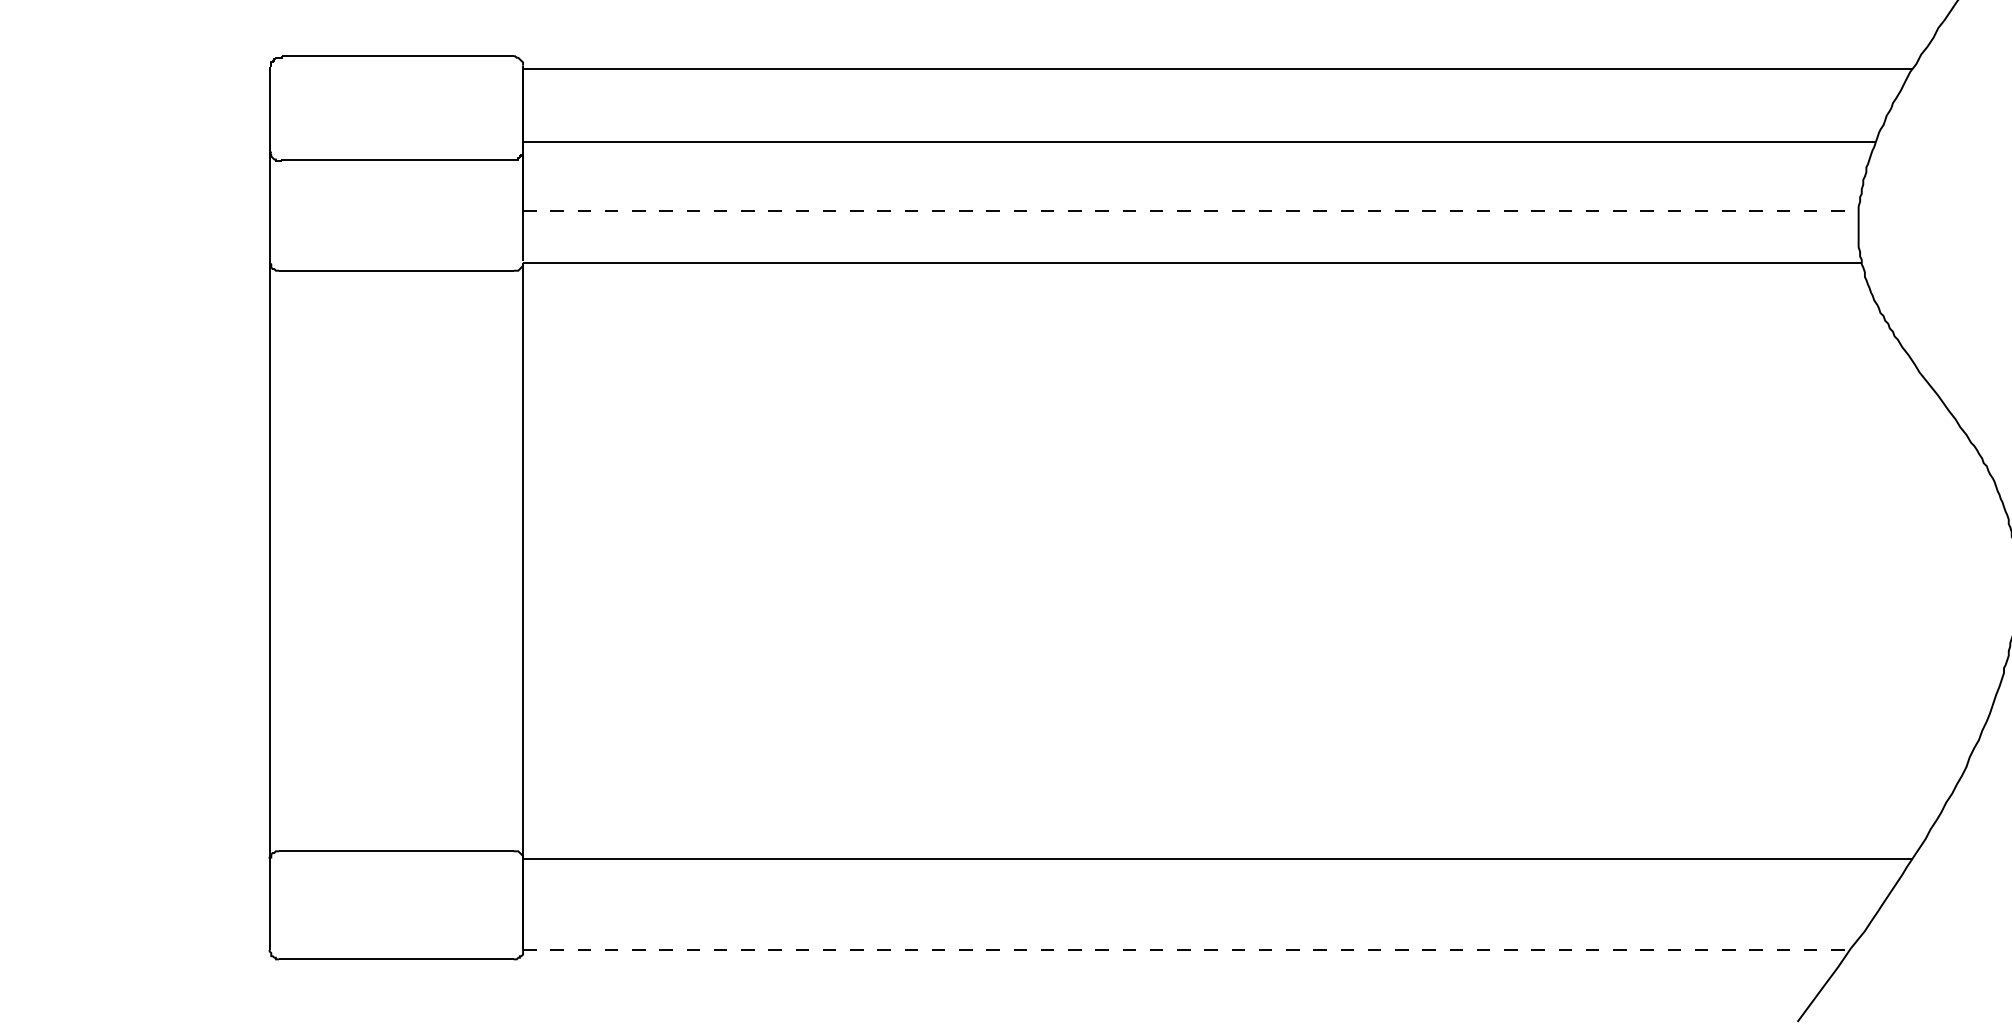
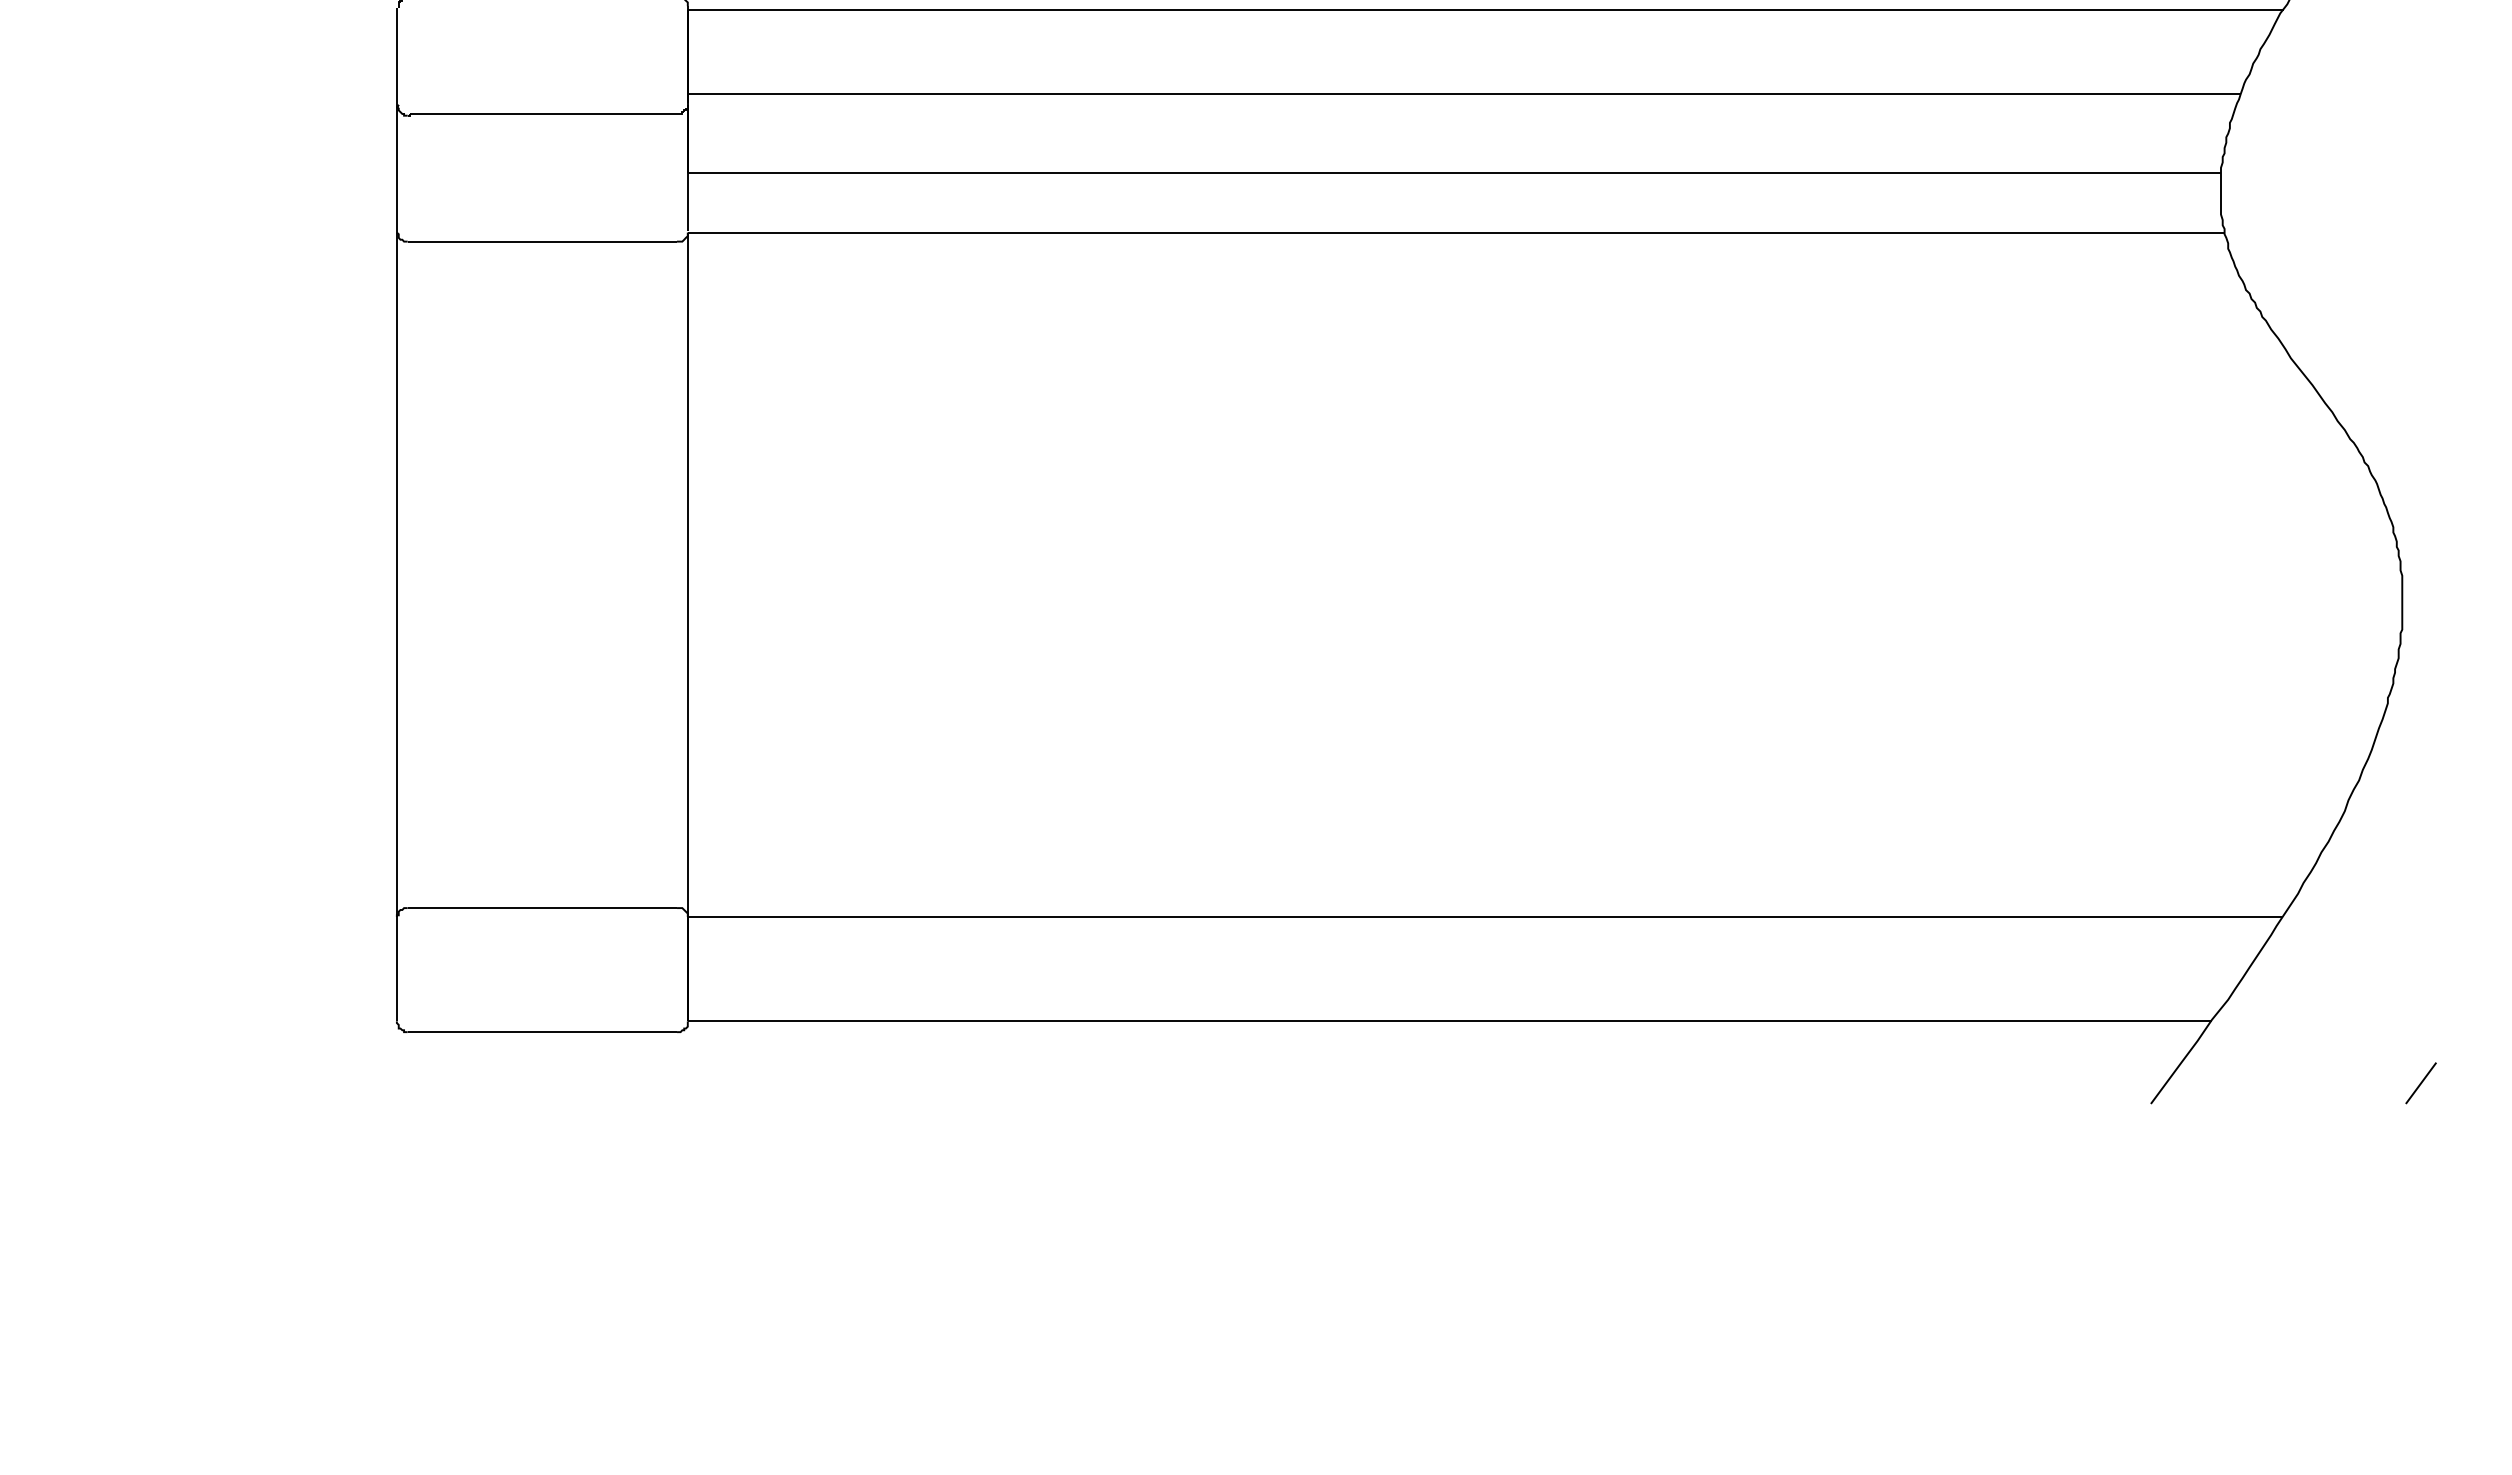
line: (1190, 211) -> (1454, 173), dashed -> solid
line: (1187, 950) -> (1450, 1021), dashed -> solid

